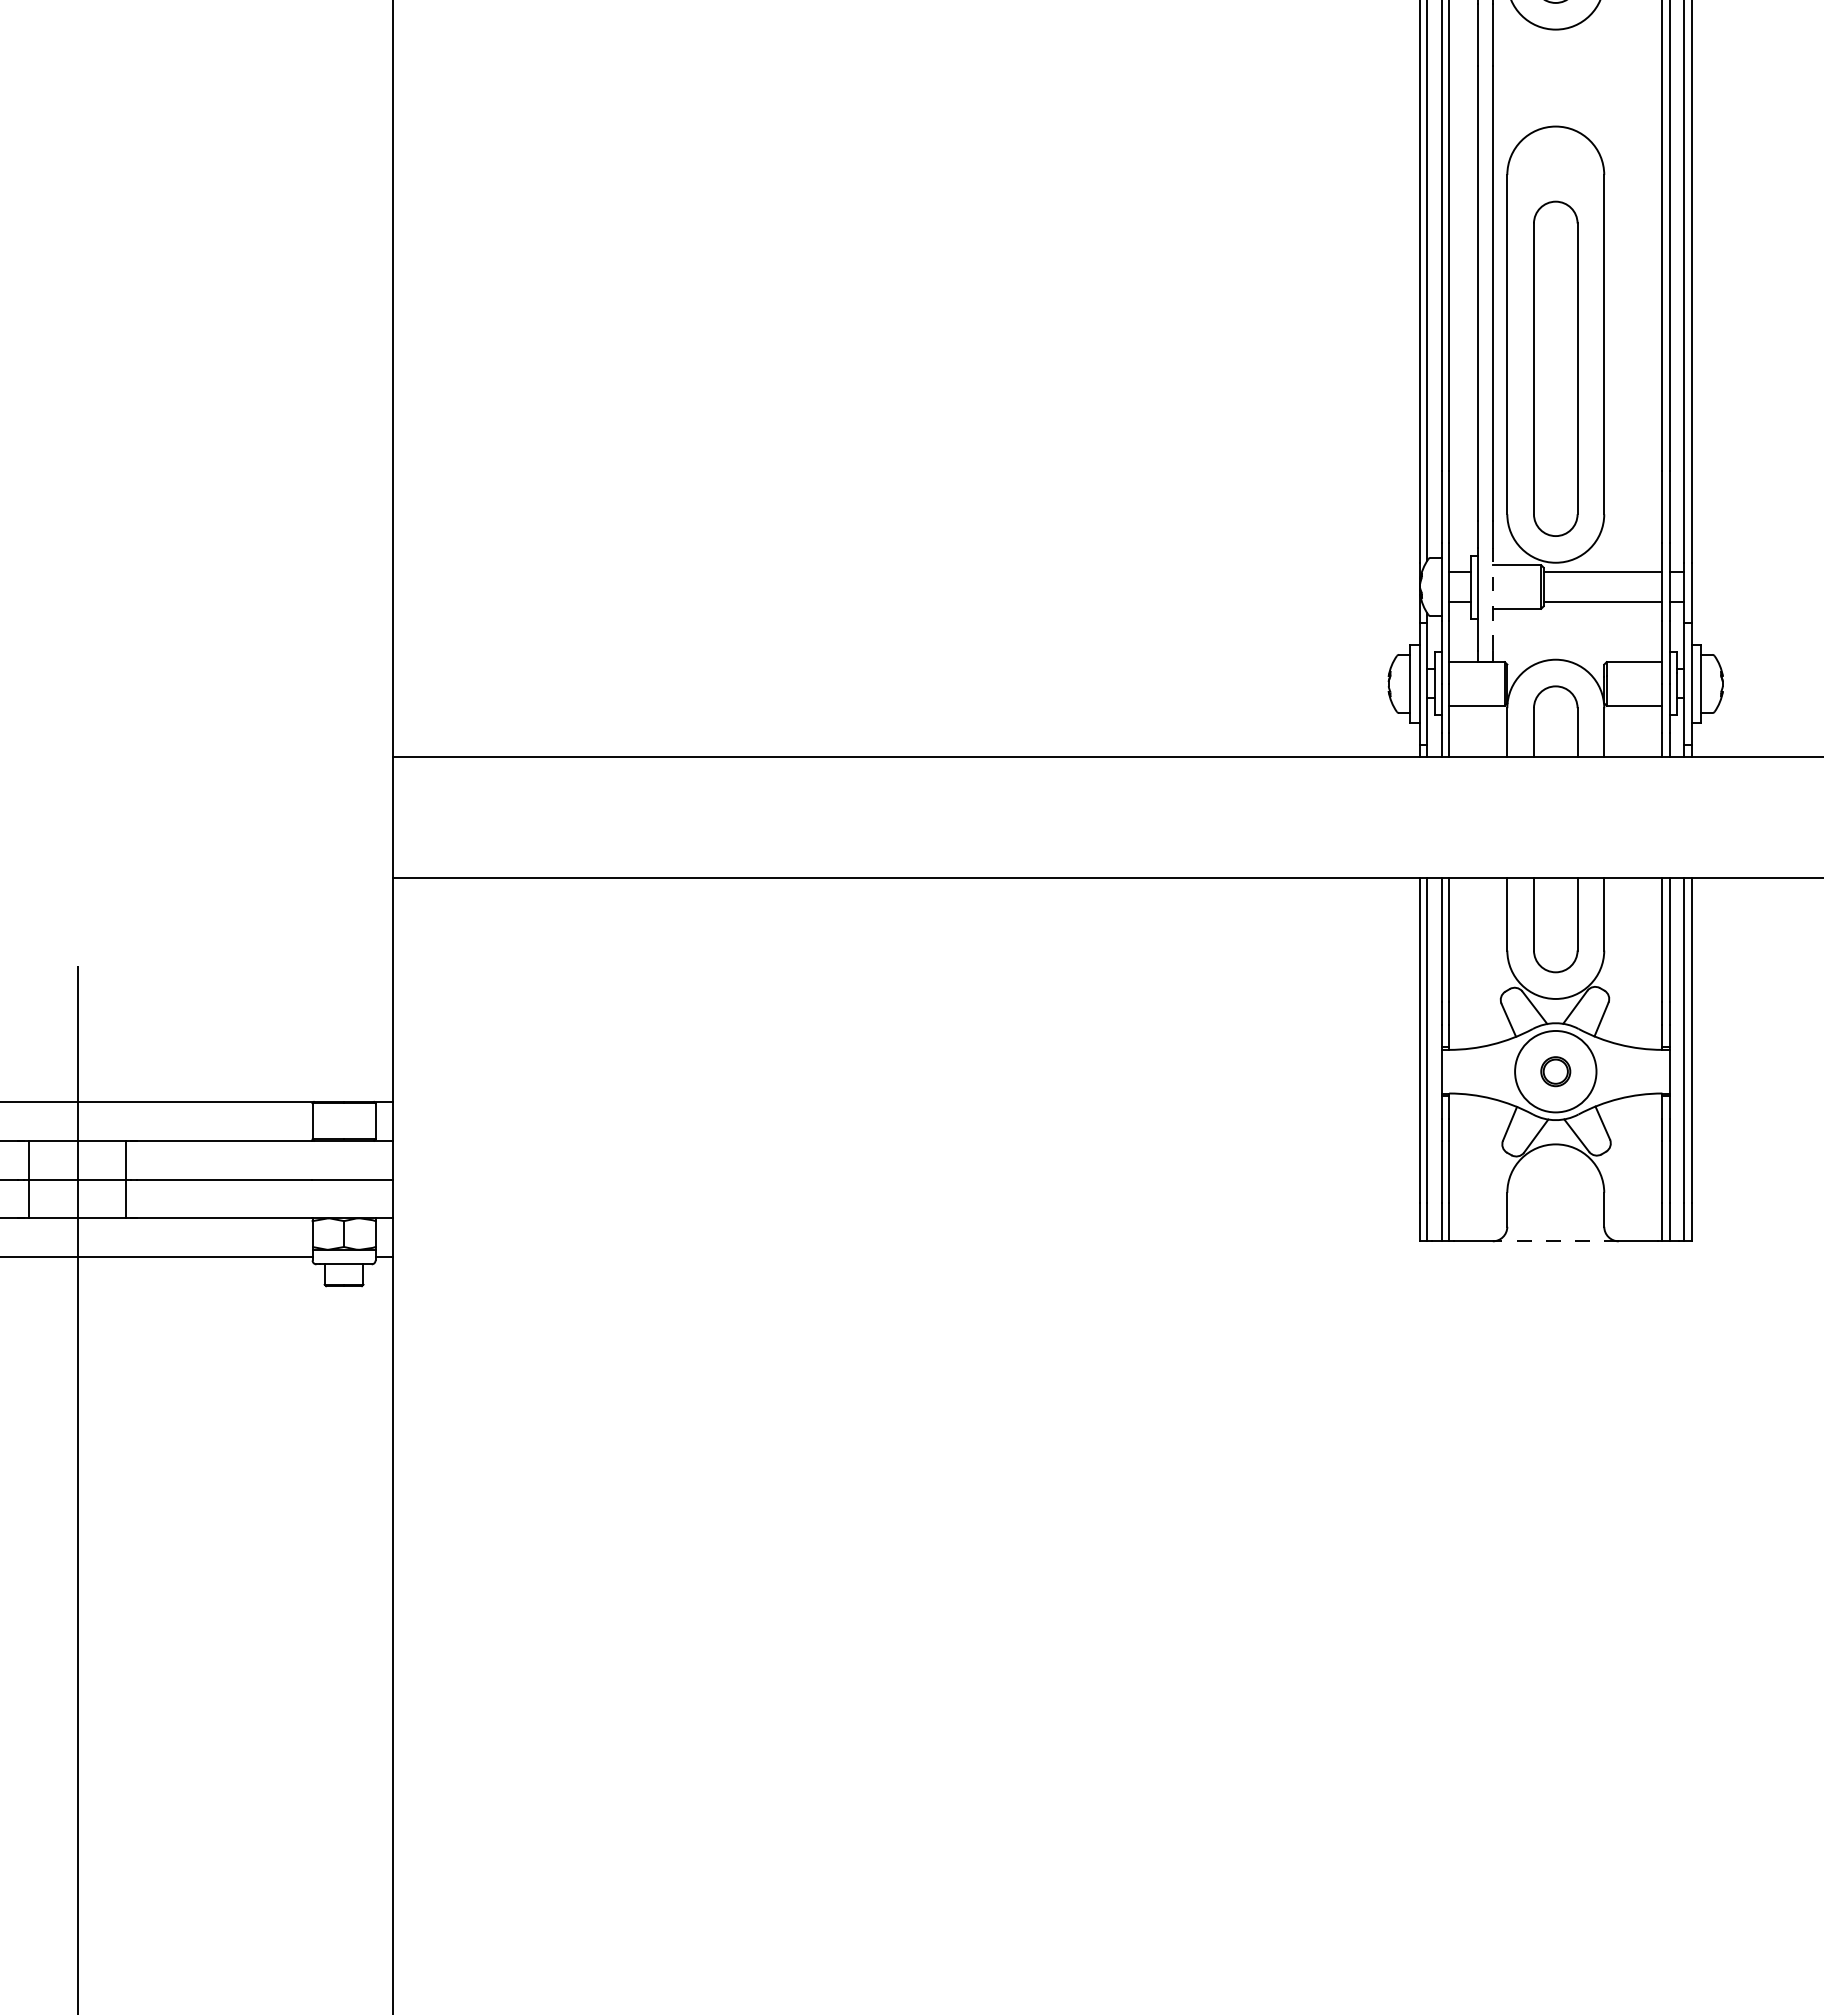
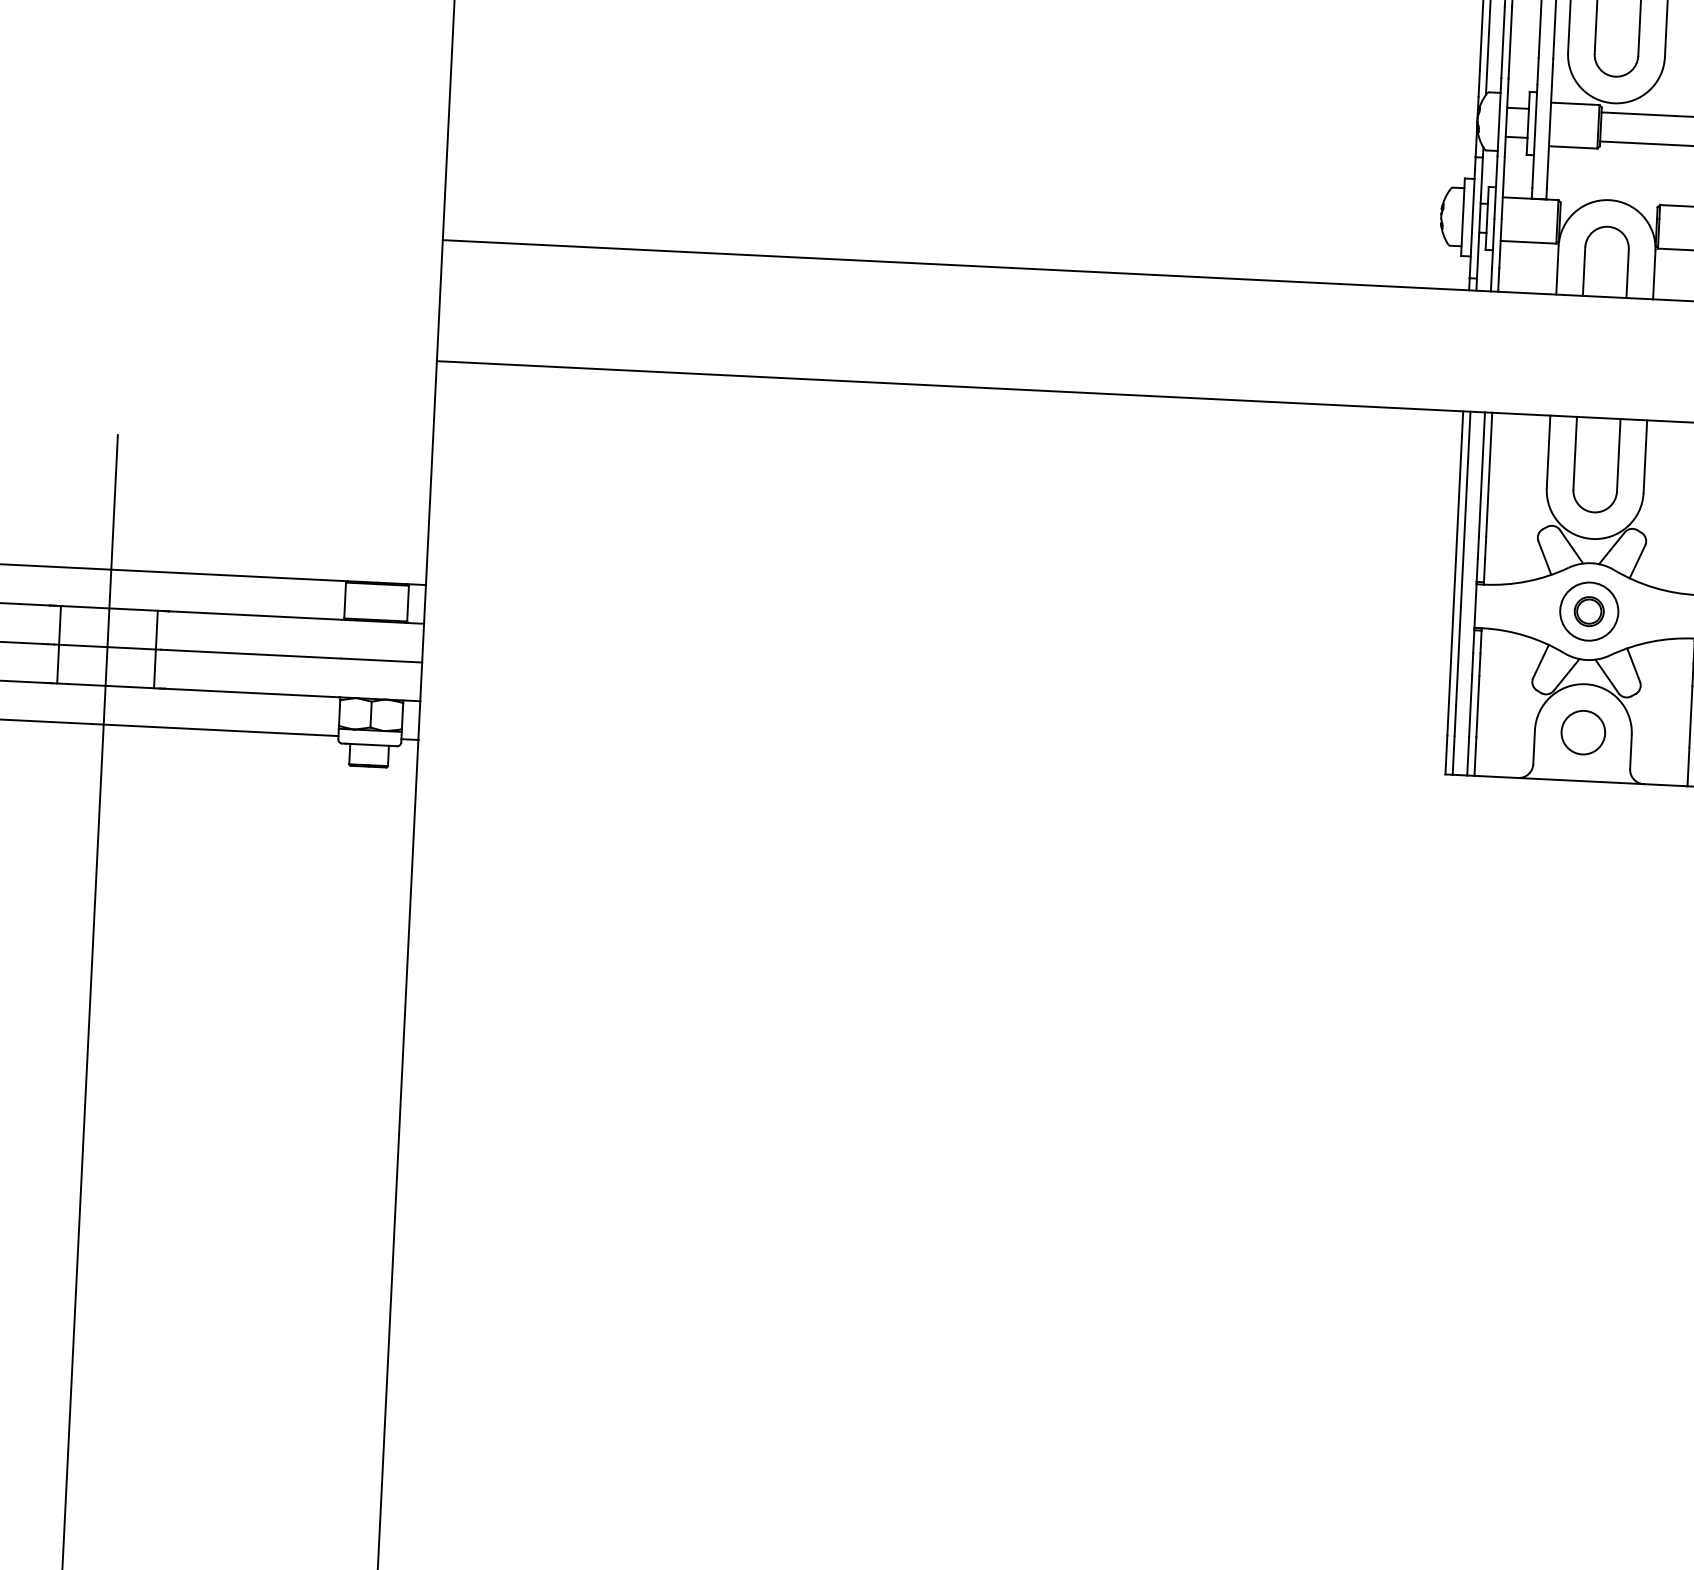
line: (1492, 599) -> (1549, 136), dashed -> solid
circle: (1555, 1071) -> (1589, 611), size x0.71
circle: (1555, 1192) -> (1583, 732), added
line: (1555, 1241) -> (1580, 781), dashed -> solid

